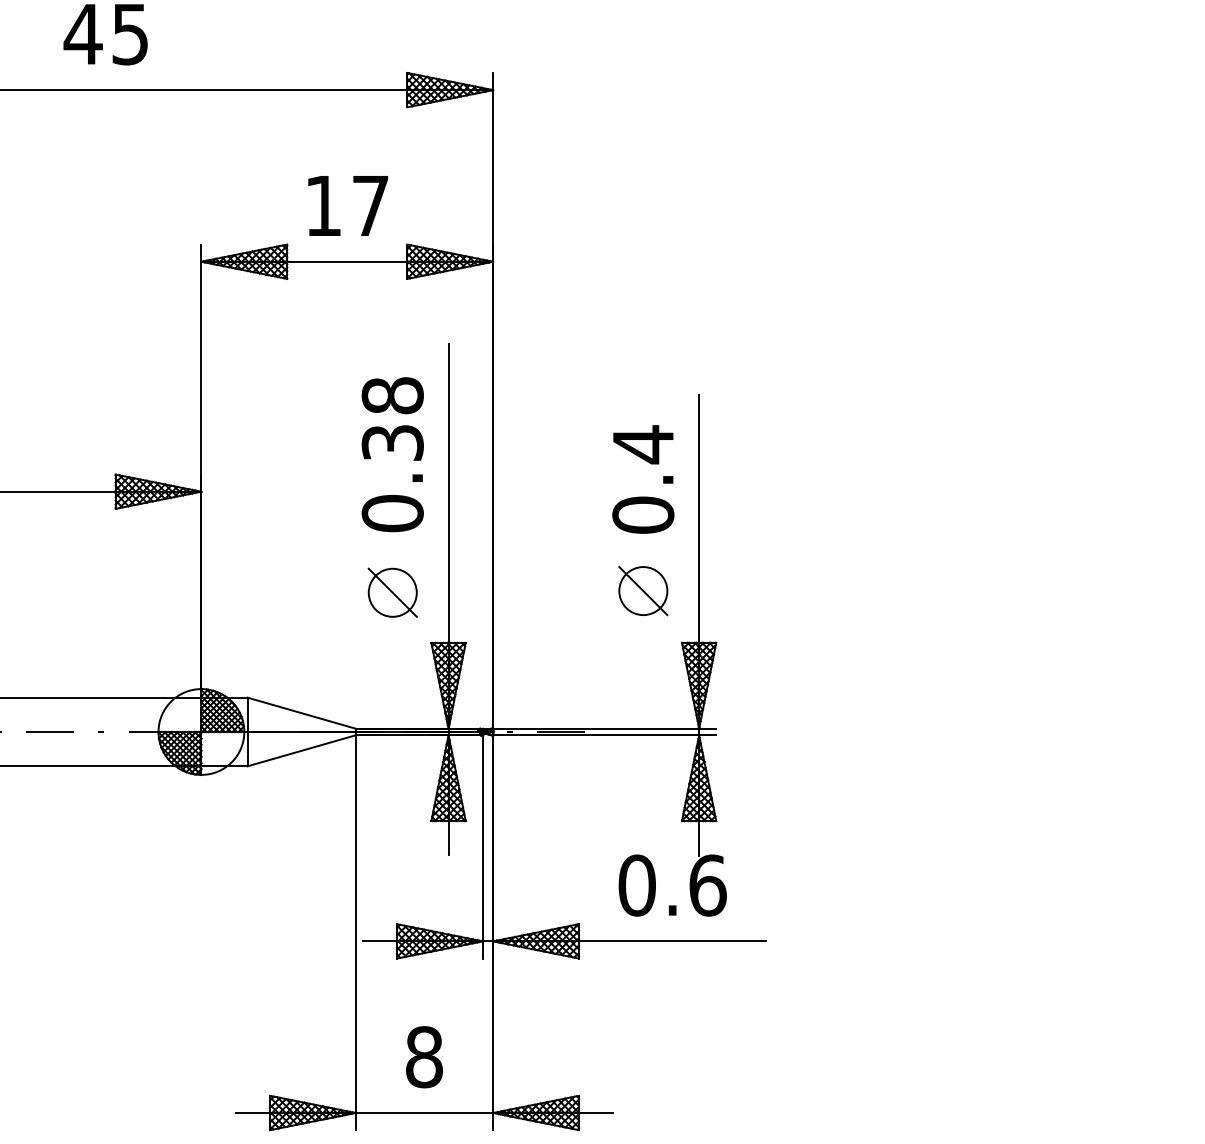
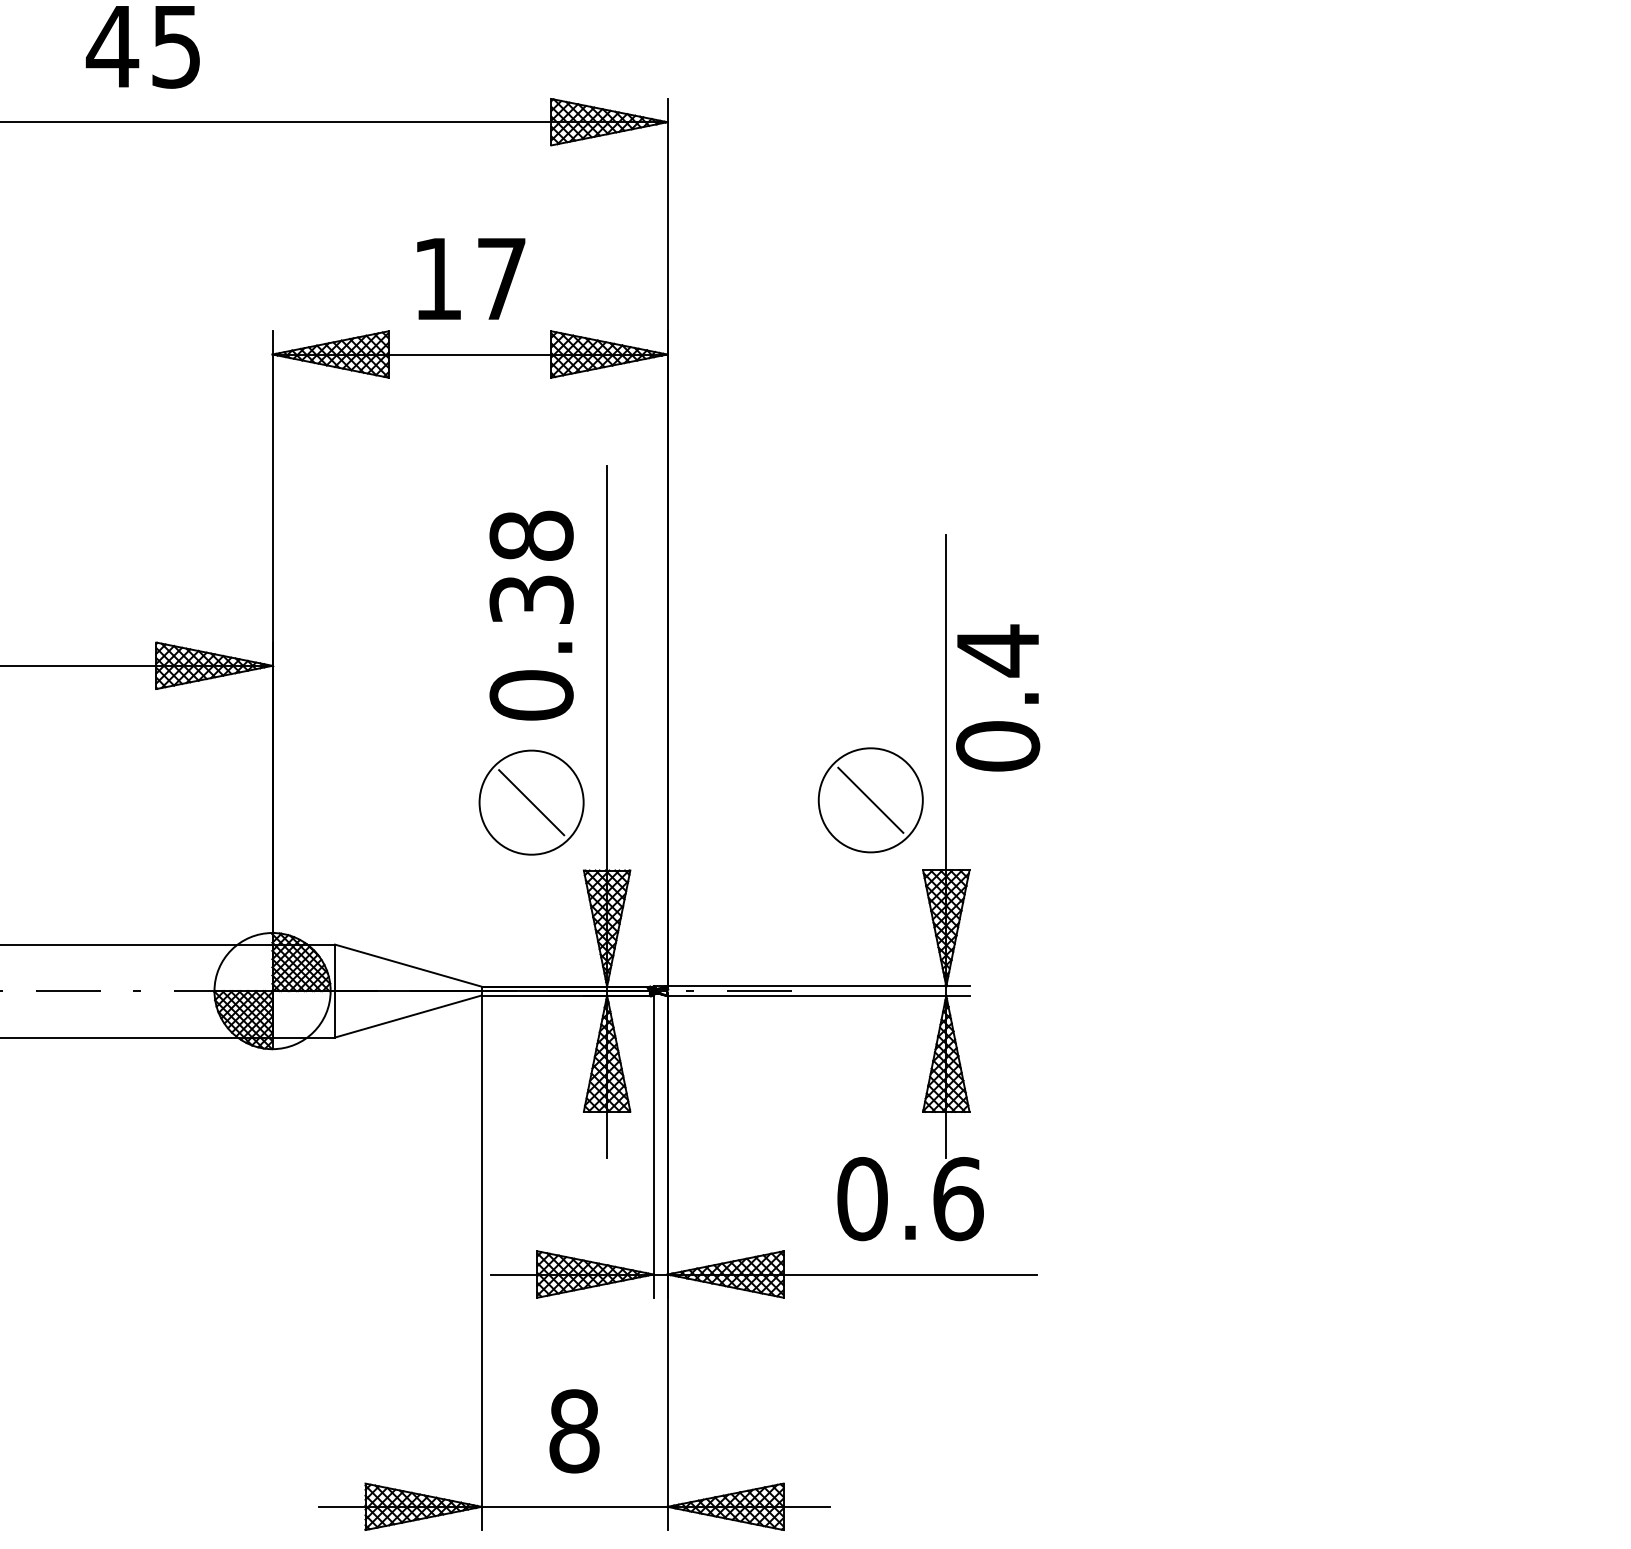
text: (643, 479) -> (998, 698), moved
circle: (643, 591) -> (871, 800), size x1.6
circle: (392, 592) -> (531, 802), size x1.6

